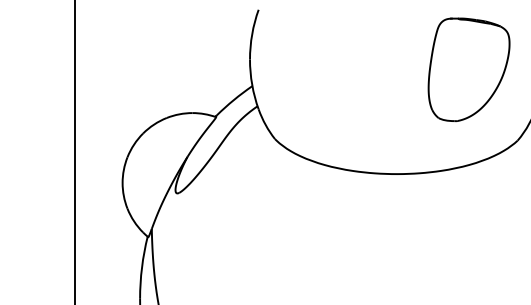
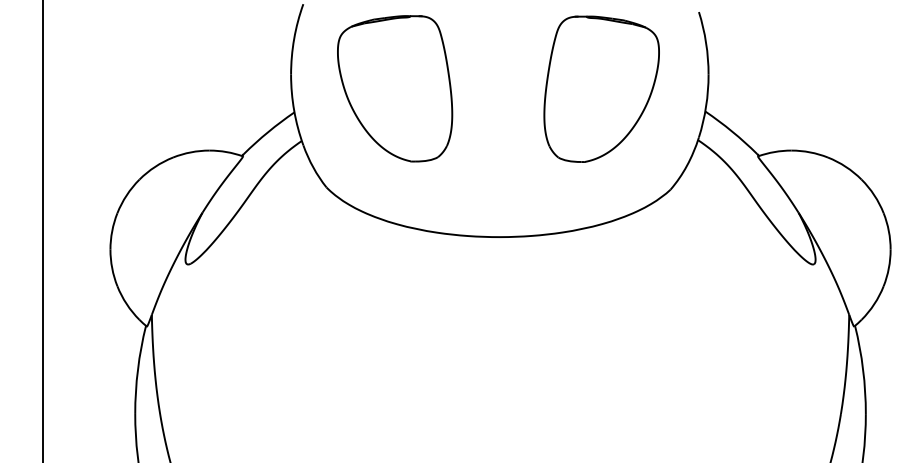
part: (323, 69) -> (395, 88), added

